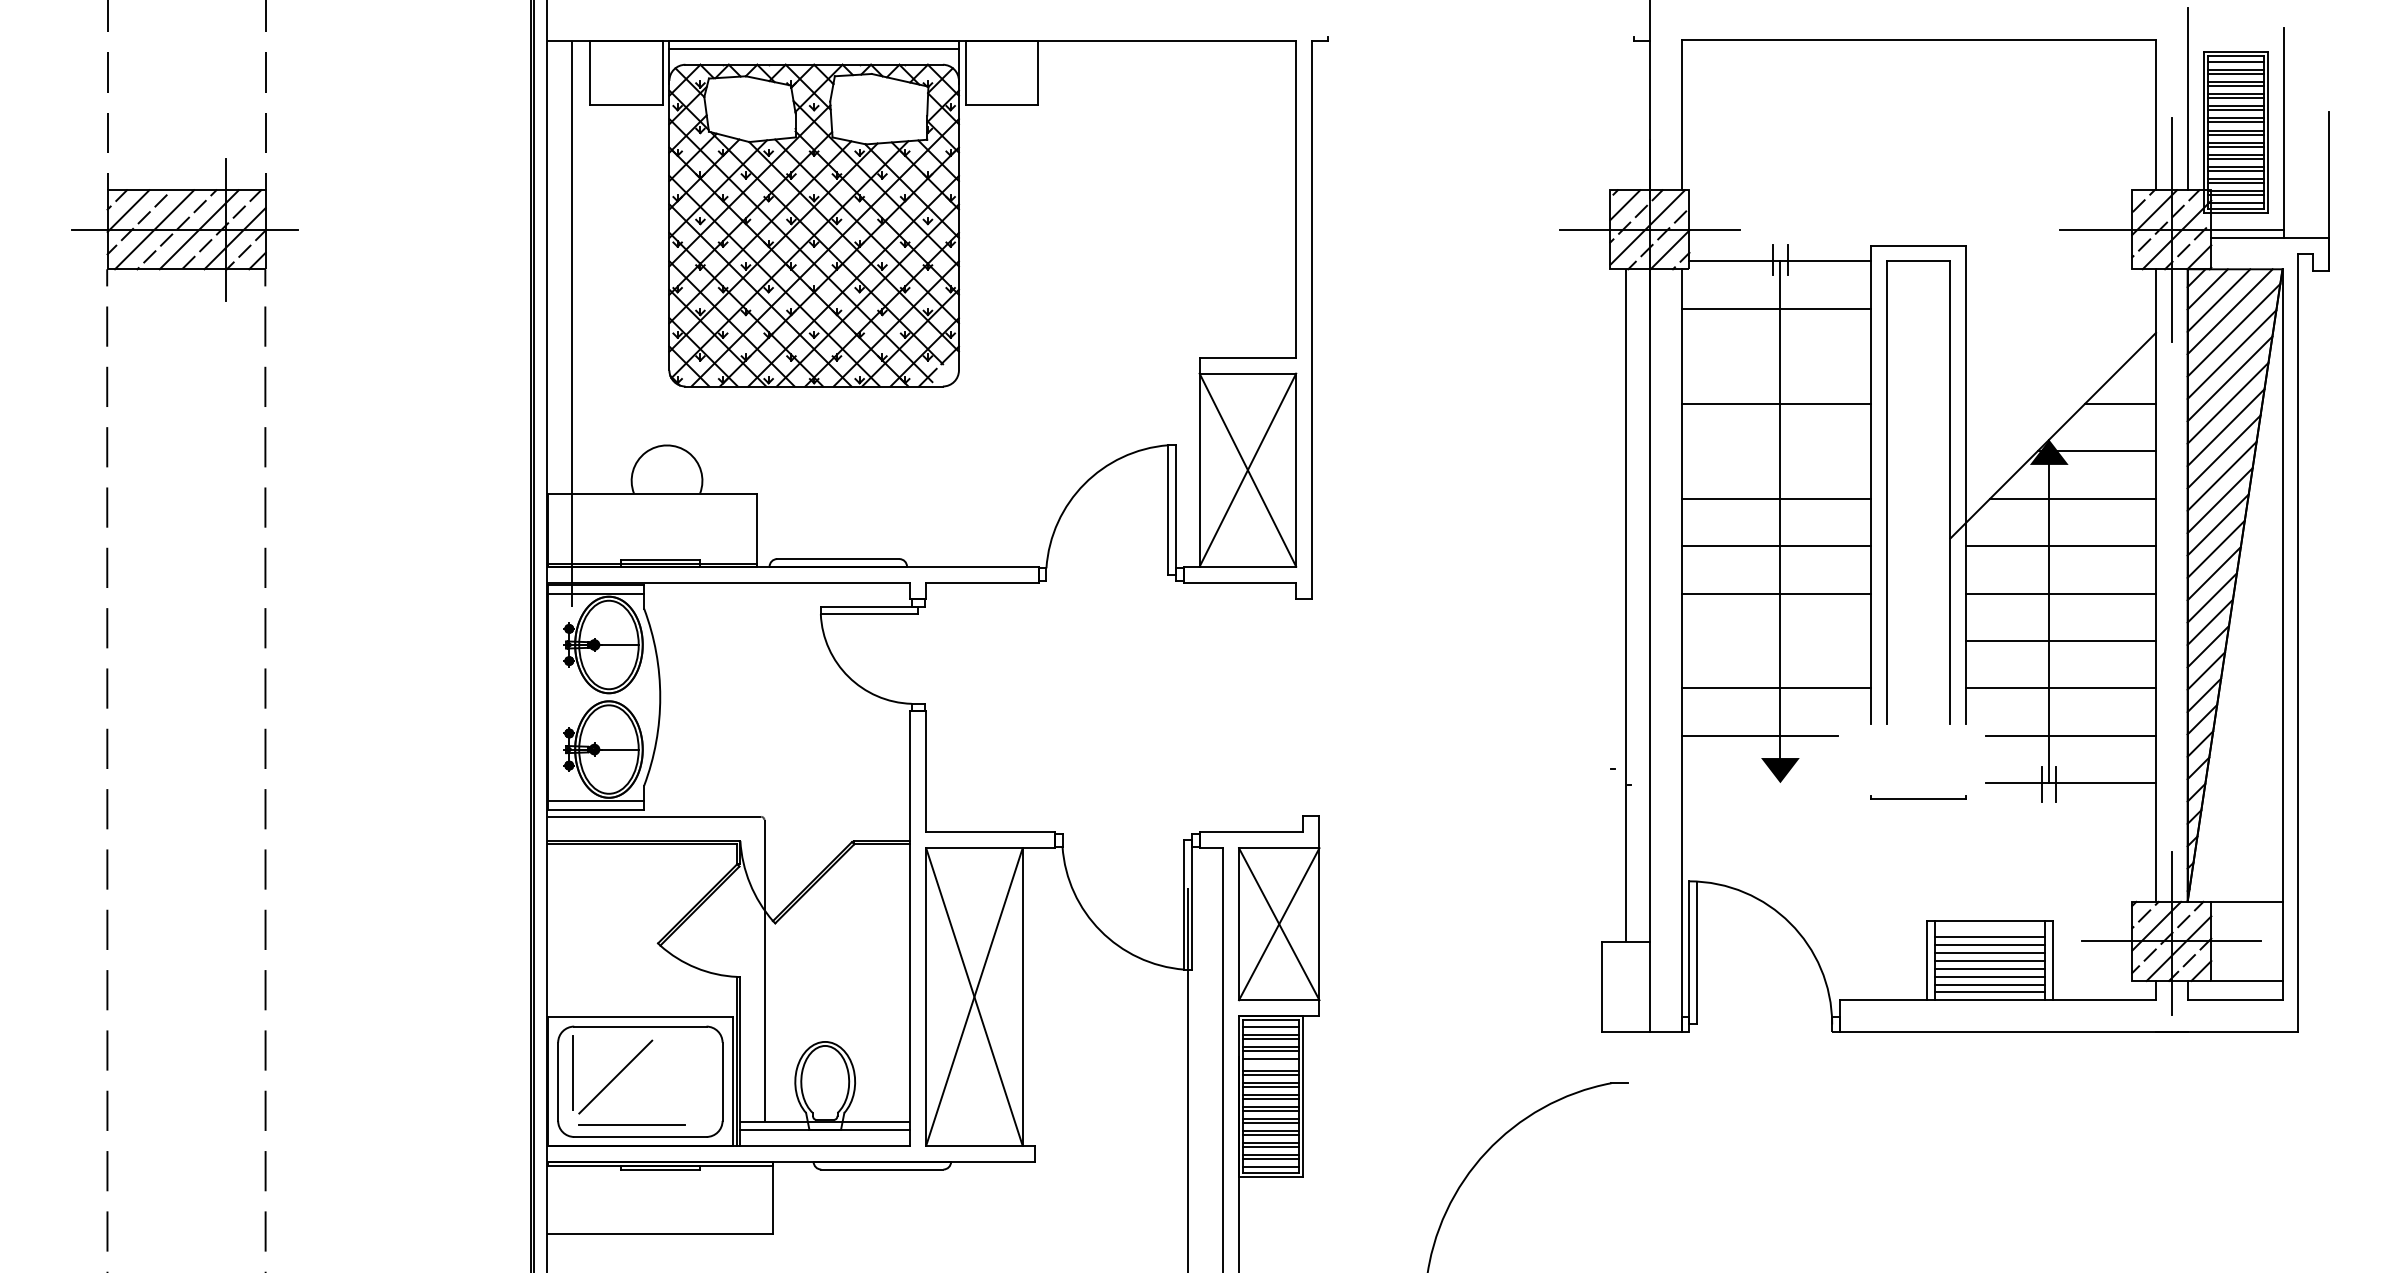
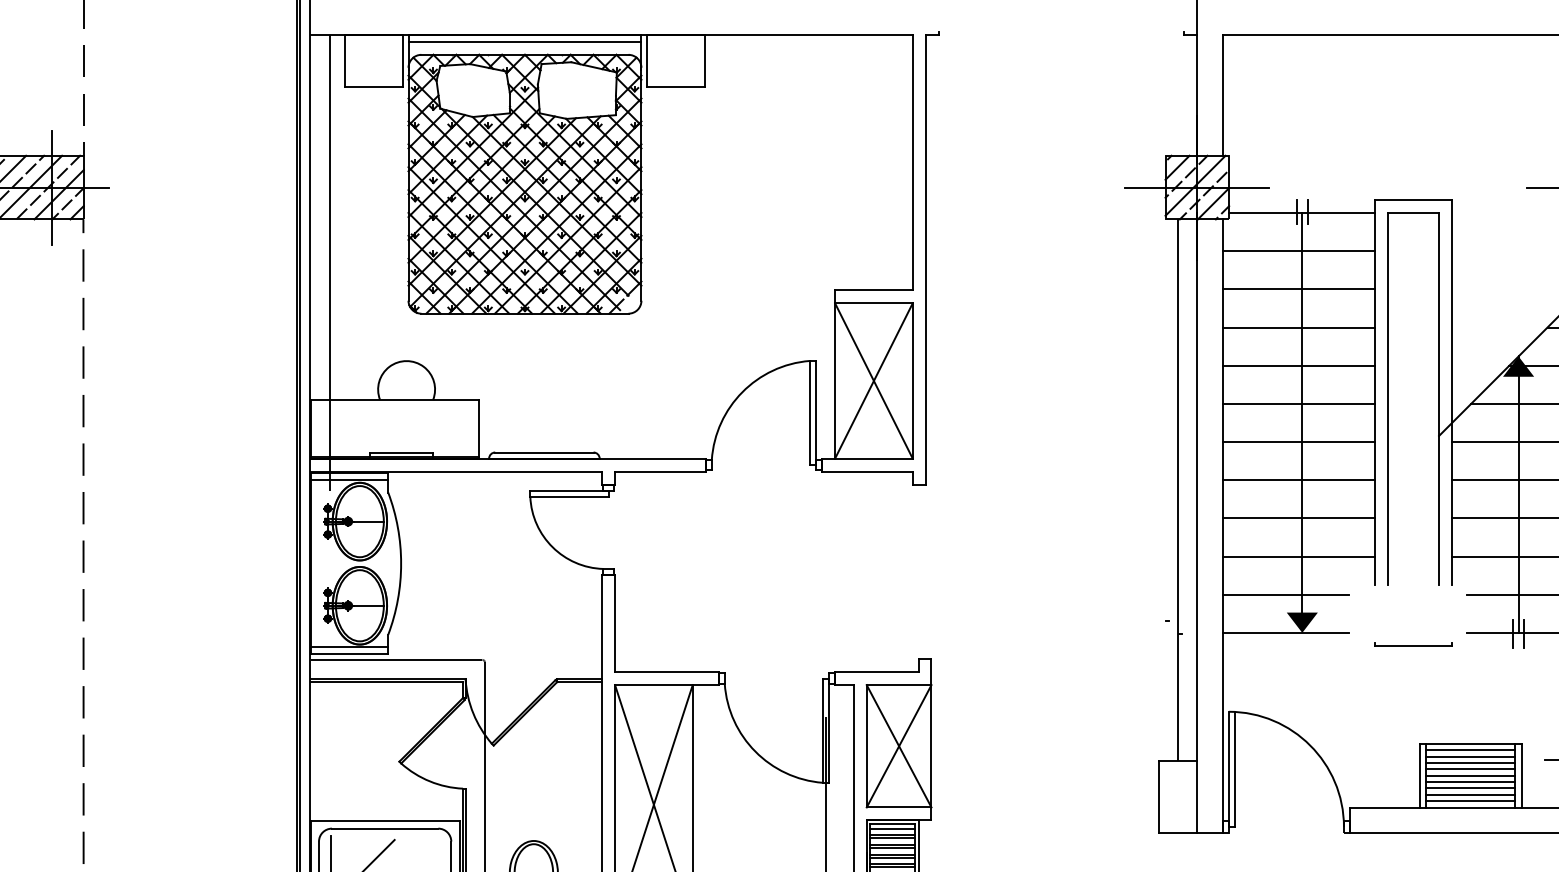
line: (1776, 356) -> (1299, 289), added
line: (1776, 451) -> (1299, 365), added
line: (1776, 640) -> (1299, 518), added
line: (1759, 783) -> (1285, 633), added
line: (1989, 929) -> (1470, 750), added
line: (1271, 1062) -> (892, 857), added

